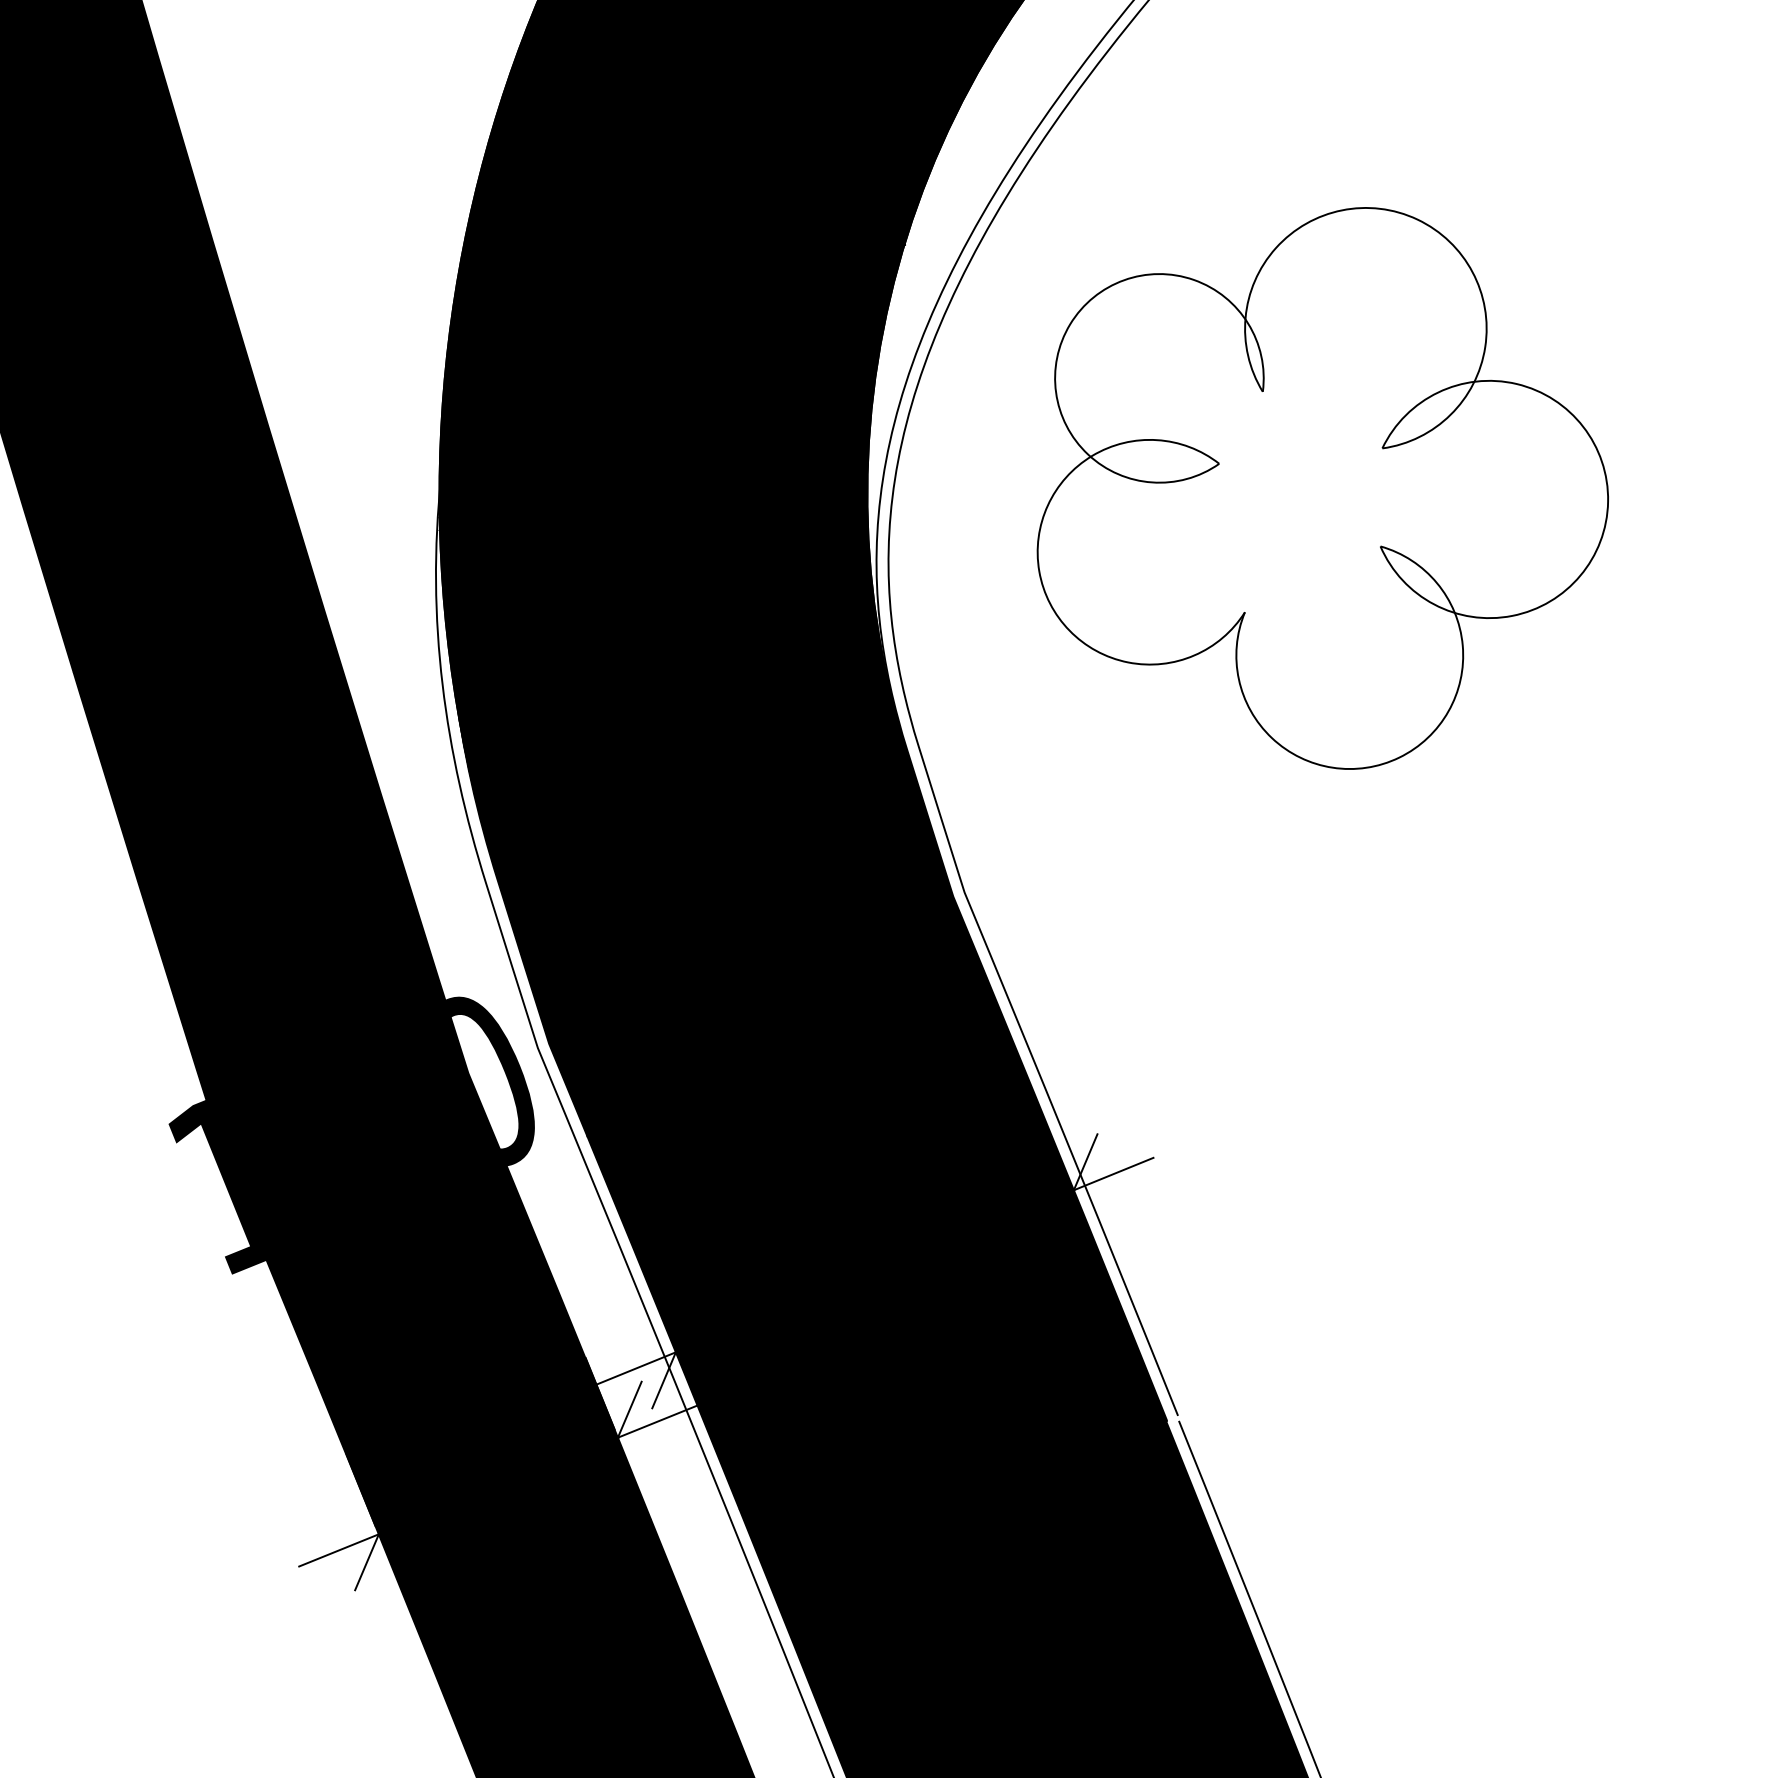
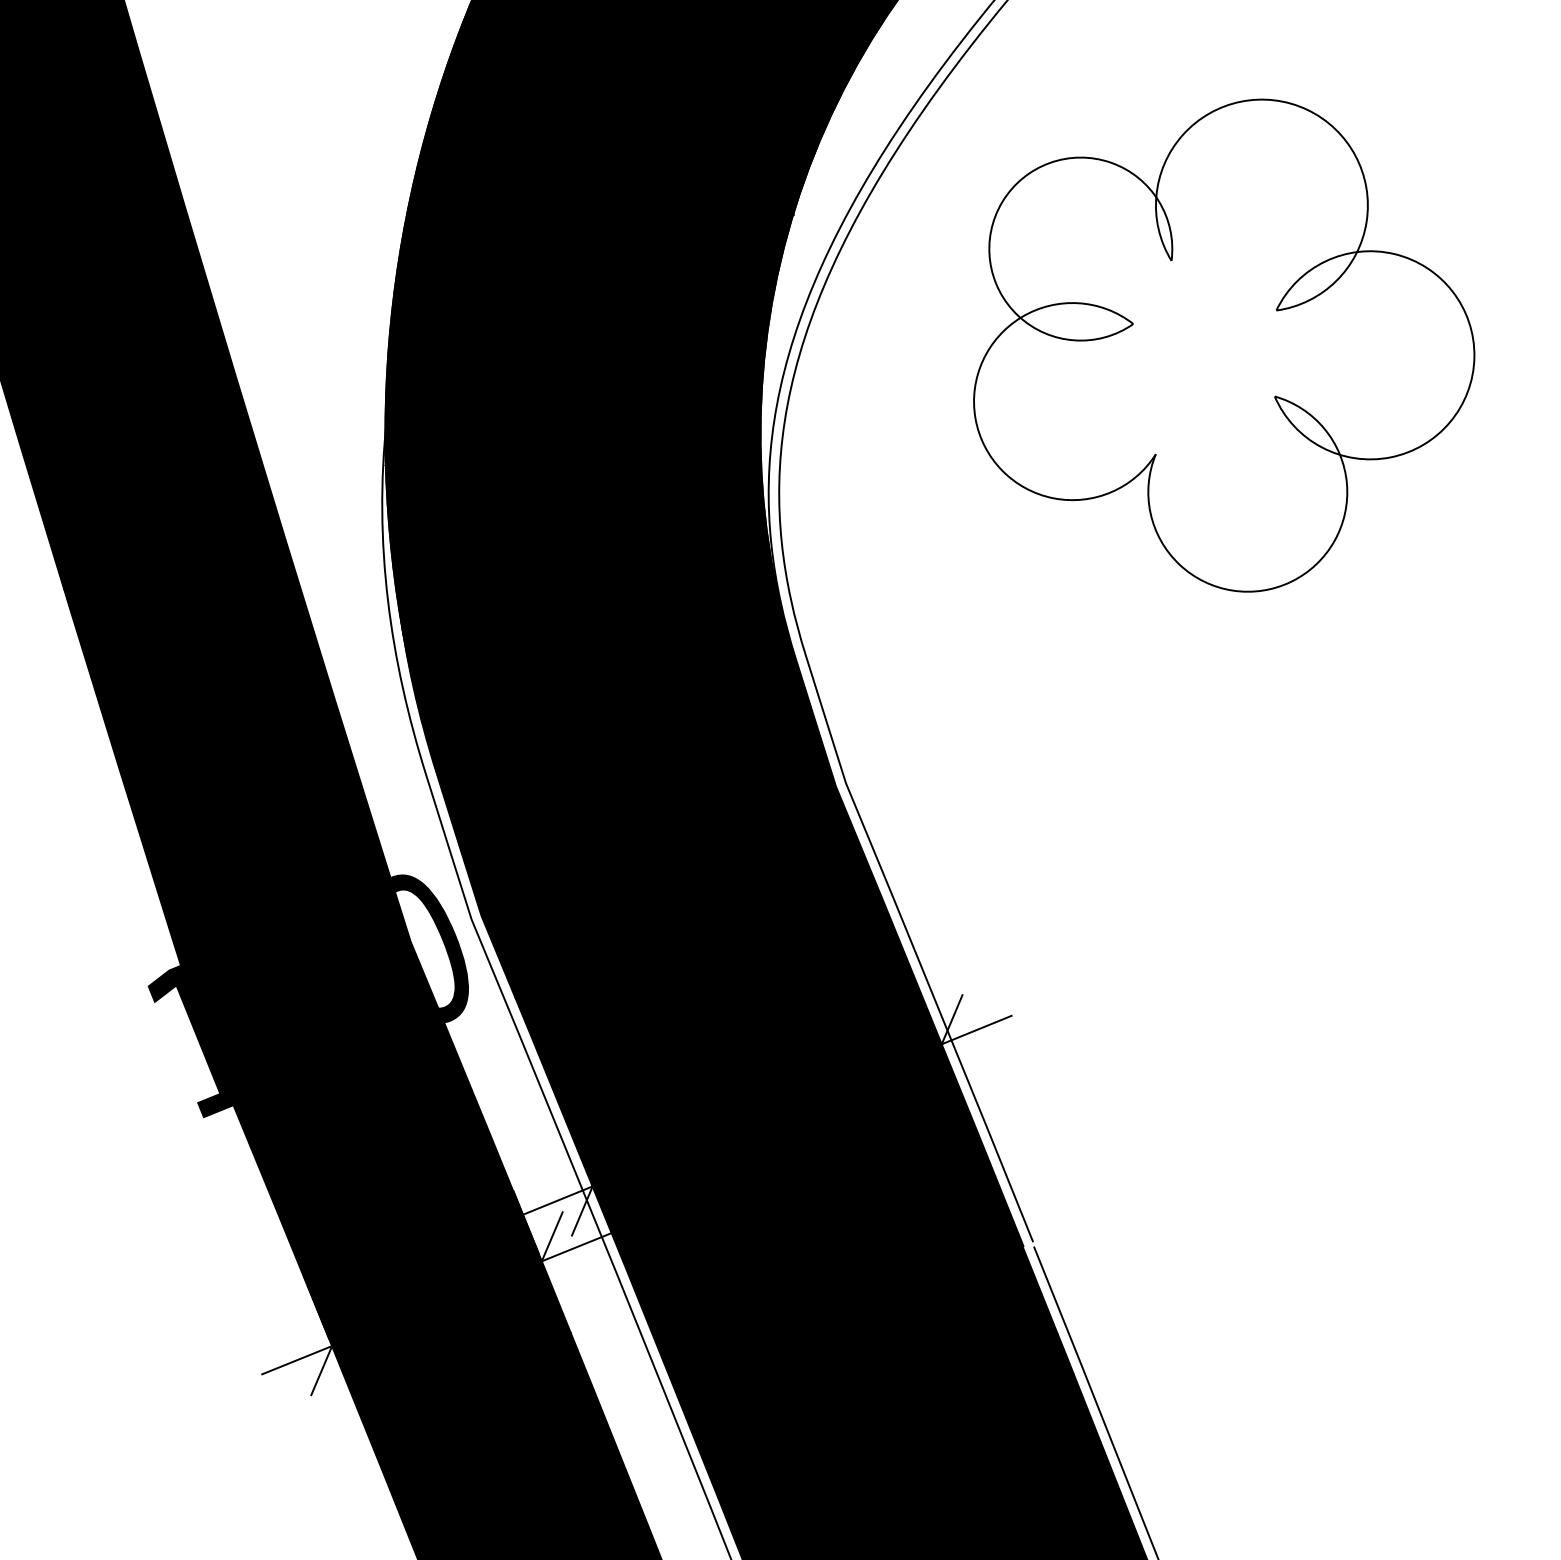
part: (1323, 488) -> (1224, 345), moved

